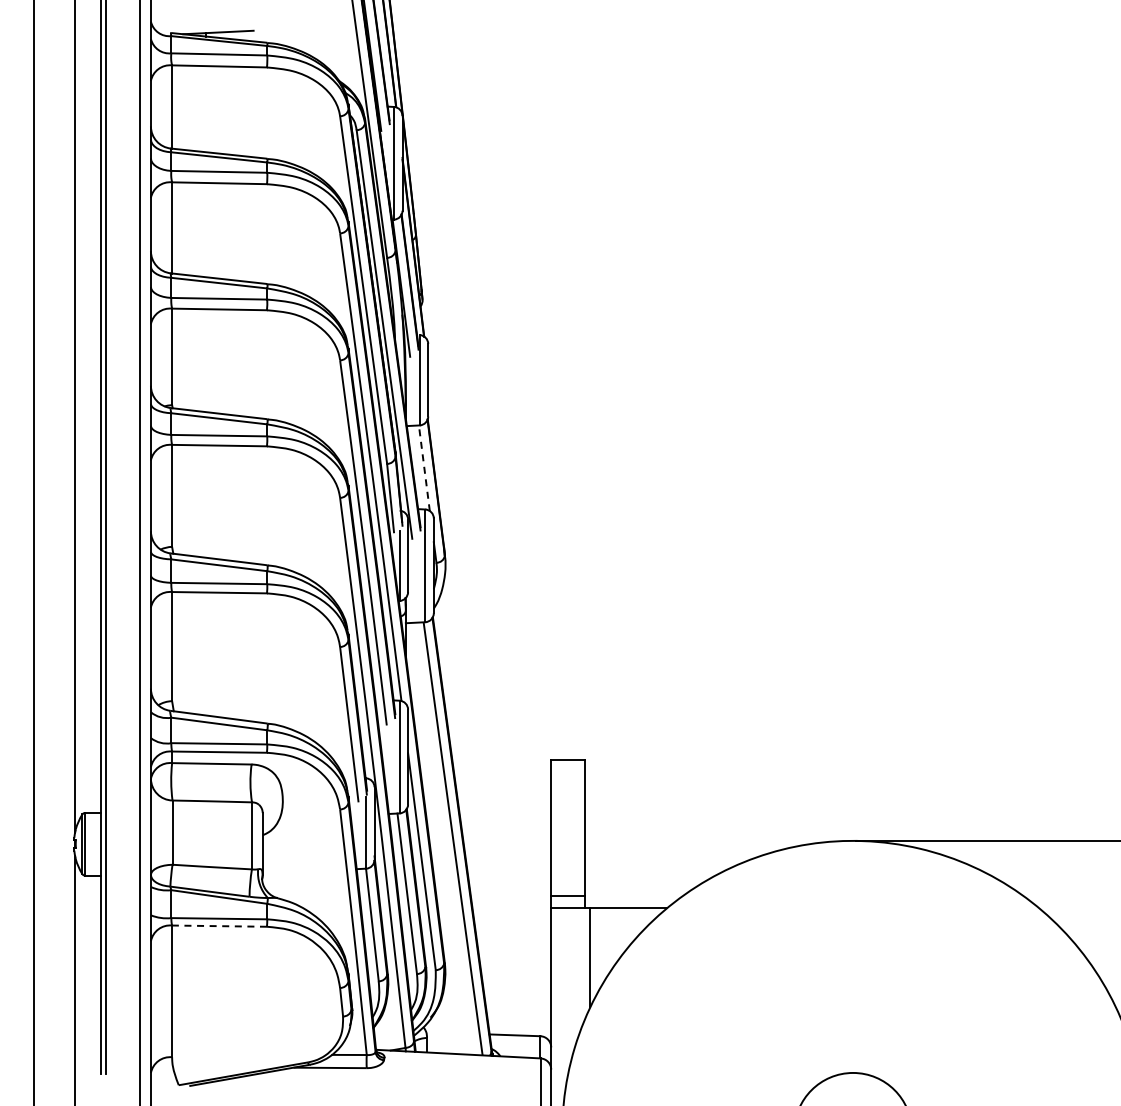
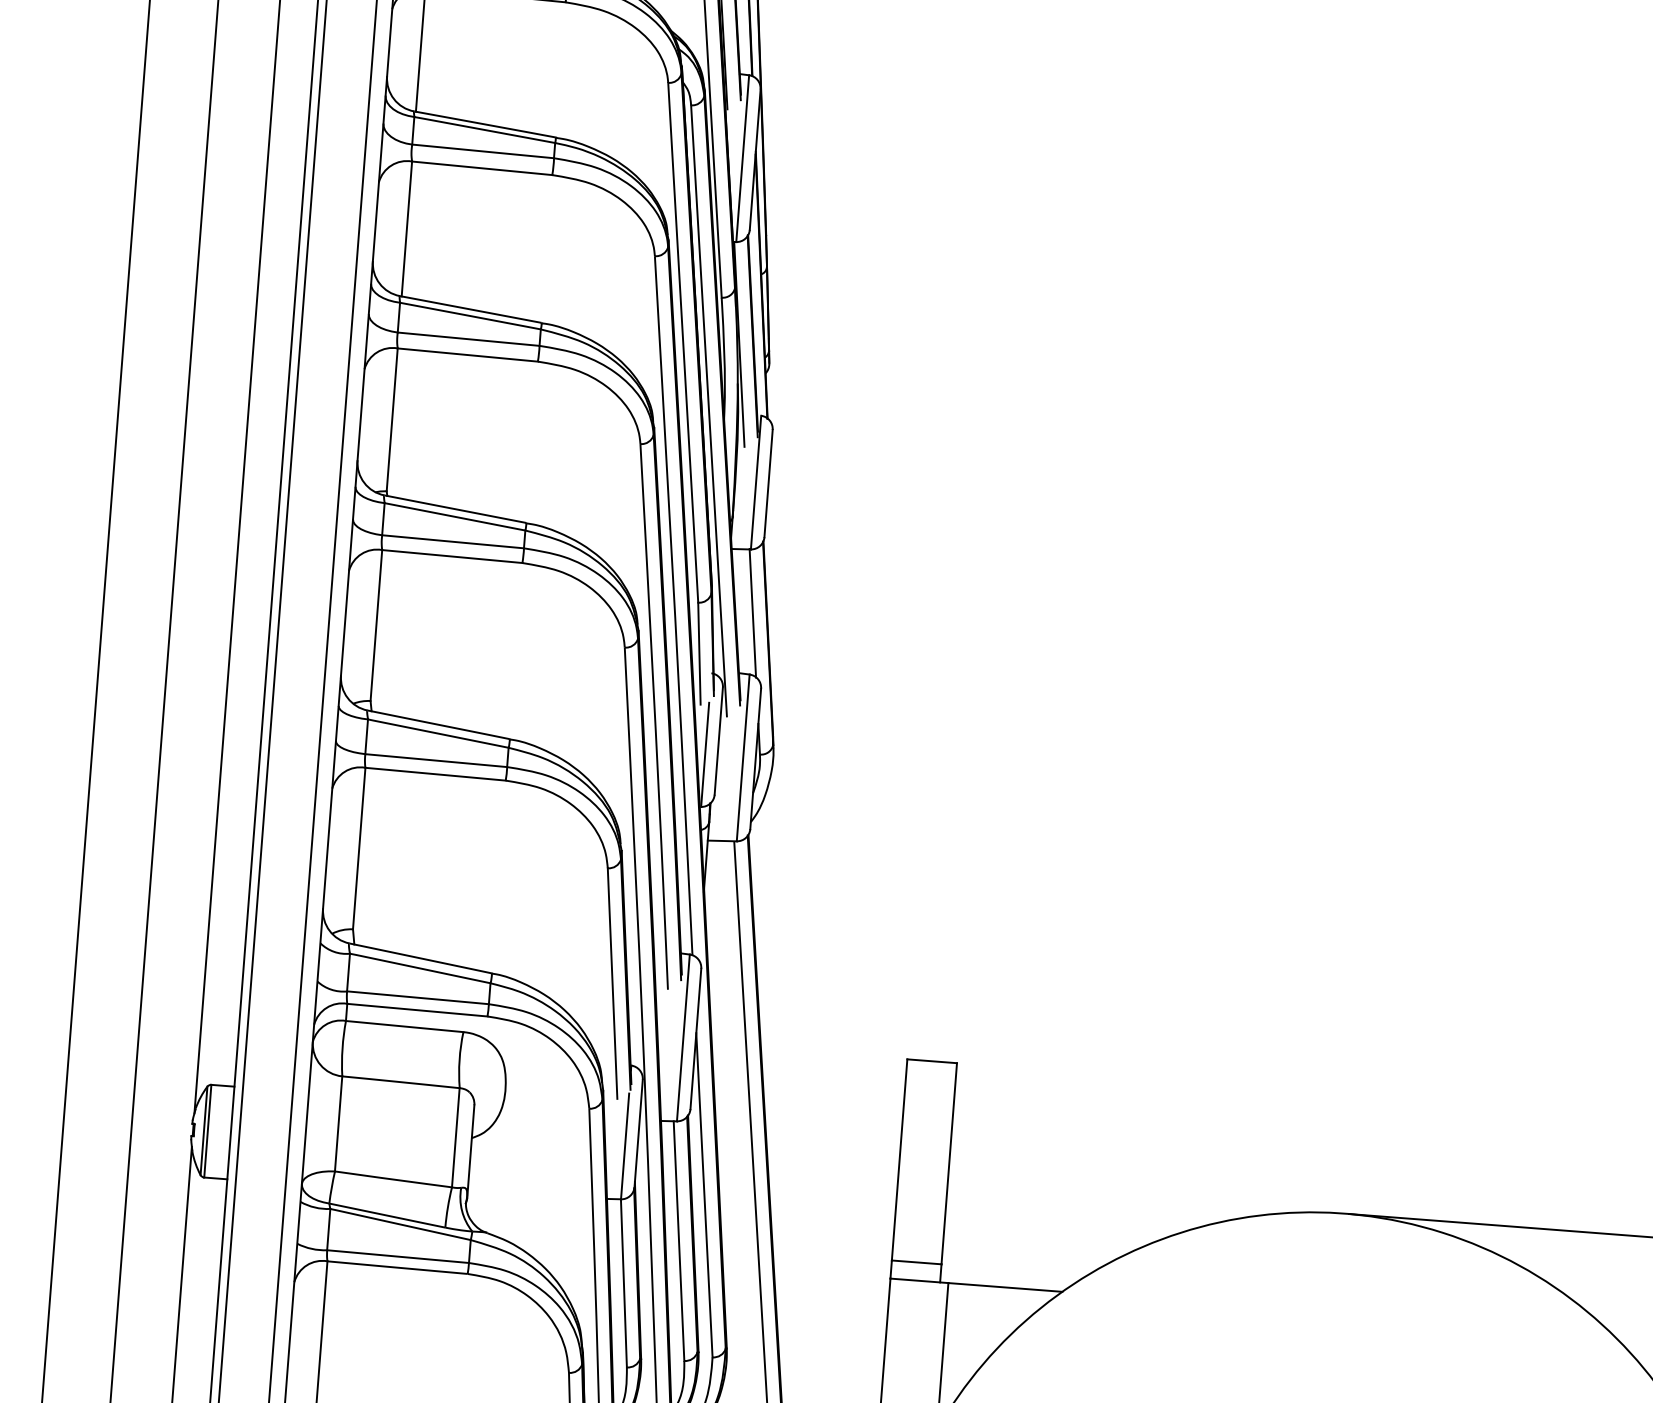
line: (424, 467) -> (753, 612), dashed -> solid
line: (218, 926) -> (396, 1268), dashed -> solid

